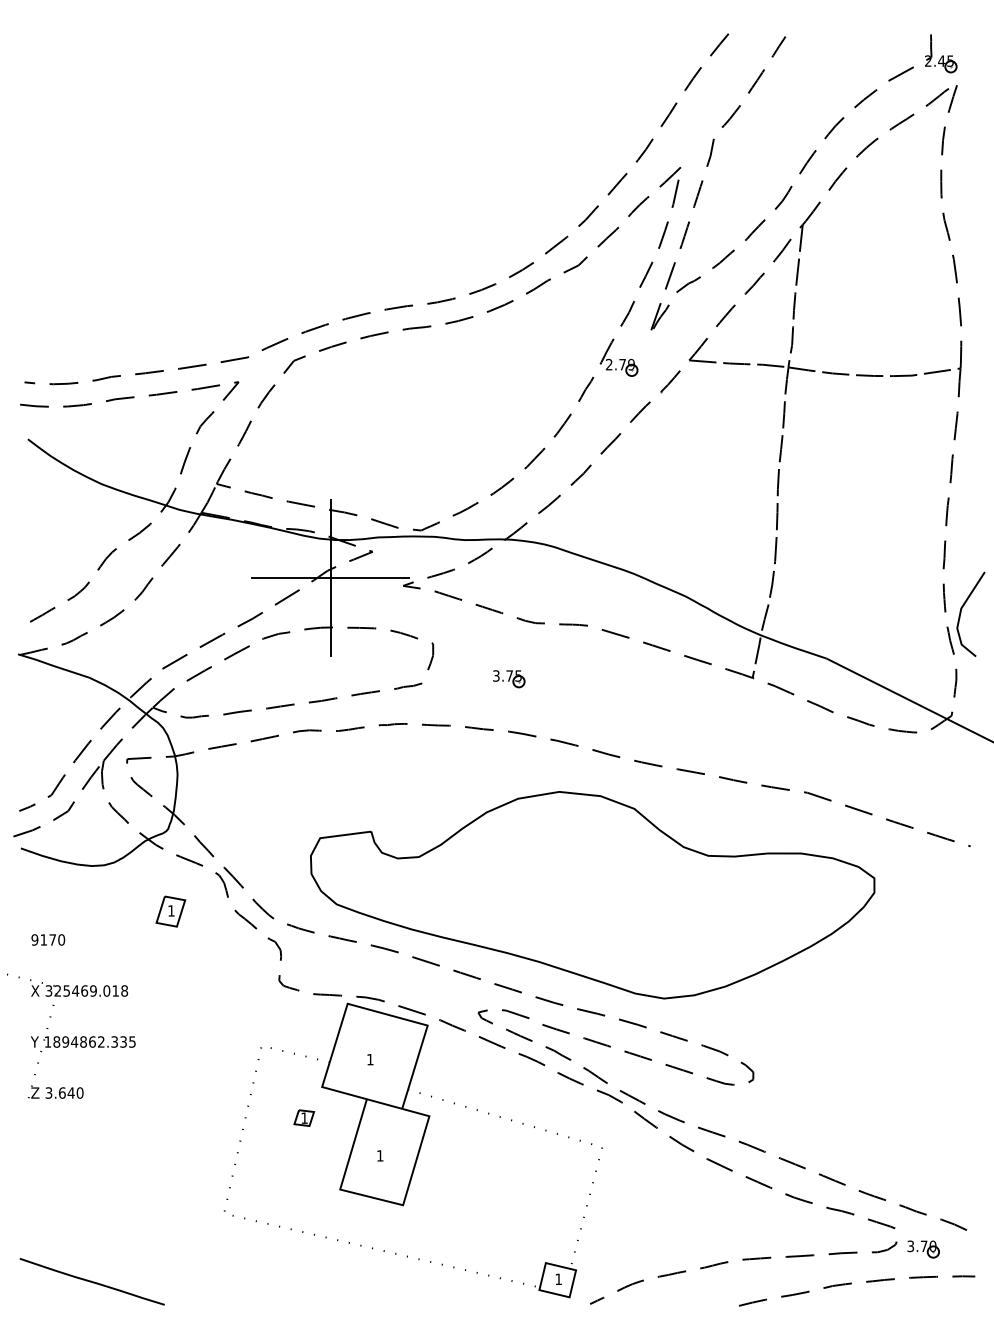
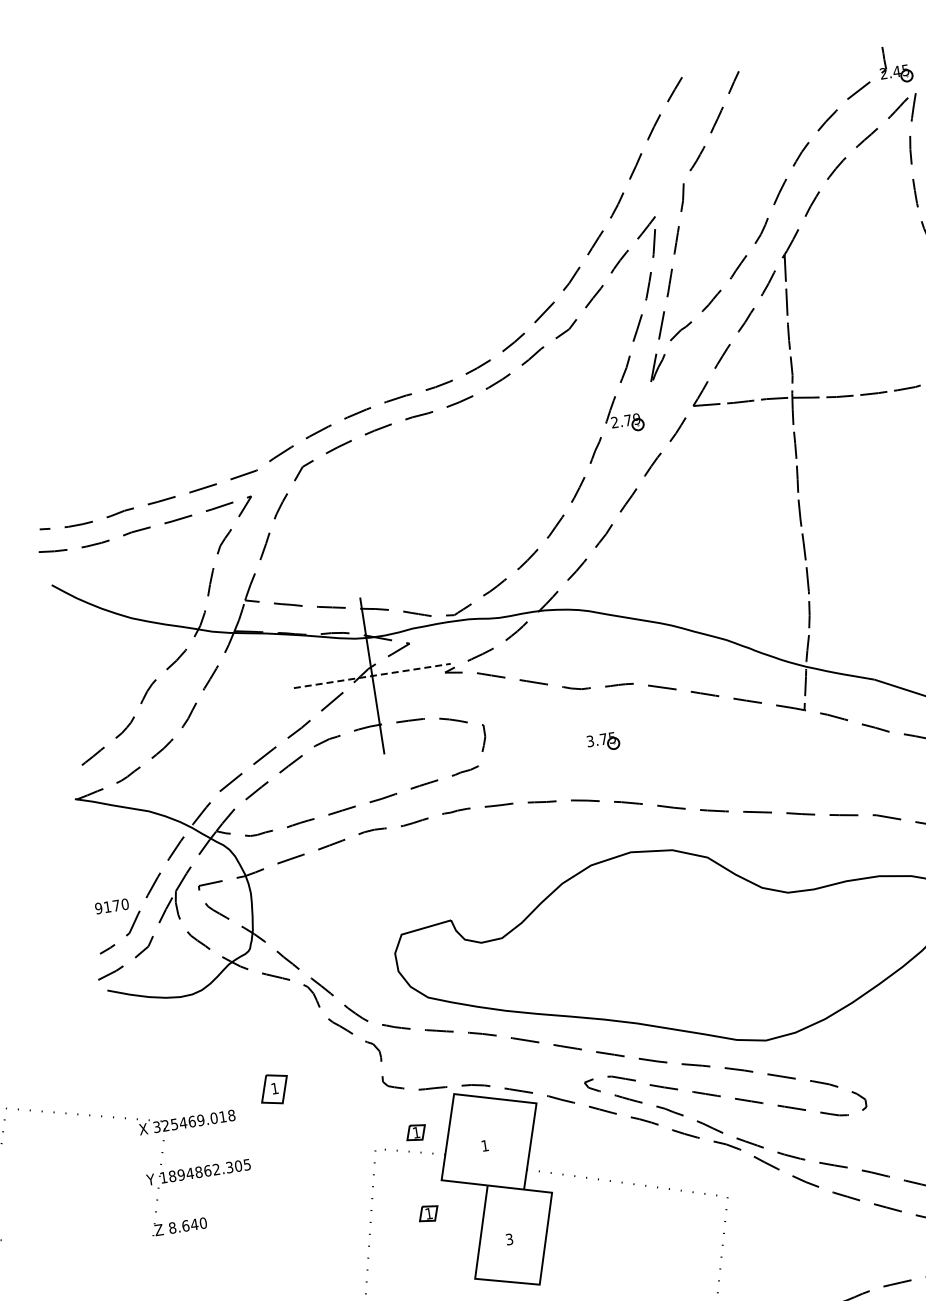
line: (330, 578) -> (372, 676), solid -> dashed
part: (509, 679) -> (603, 742), moved
part: (170, 911) -> (274, 1089), moved
text: (48, 939) -> (112, 905), moved
part: (304, 1035) -> (416, 1132), added
text: (123, 1041) -> (238, 1165), 1894862.335 -> 1894862.305
text: (48, 1092) -> (172, 1227), 3.640 -> 8.640
text: (379, 1155) -> (508, 1239), 1 -> 3

